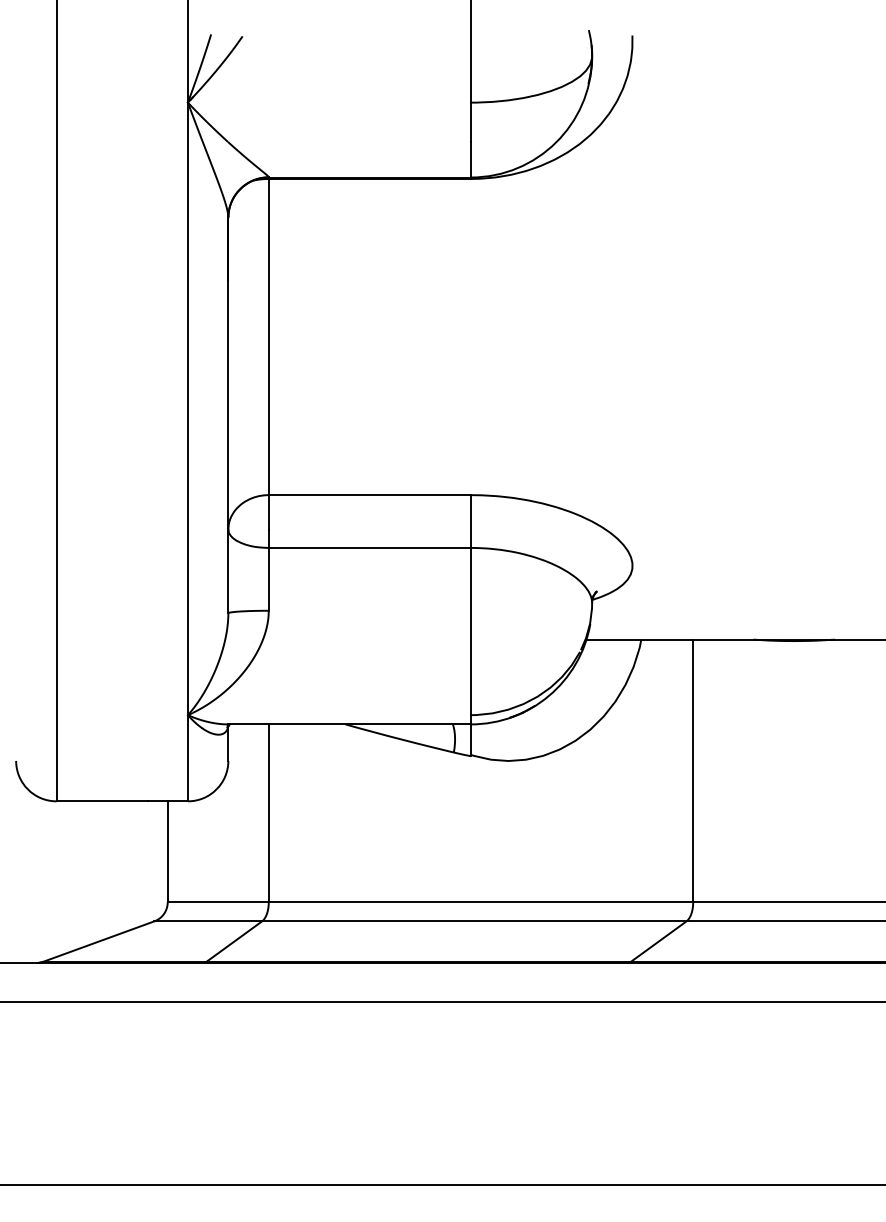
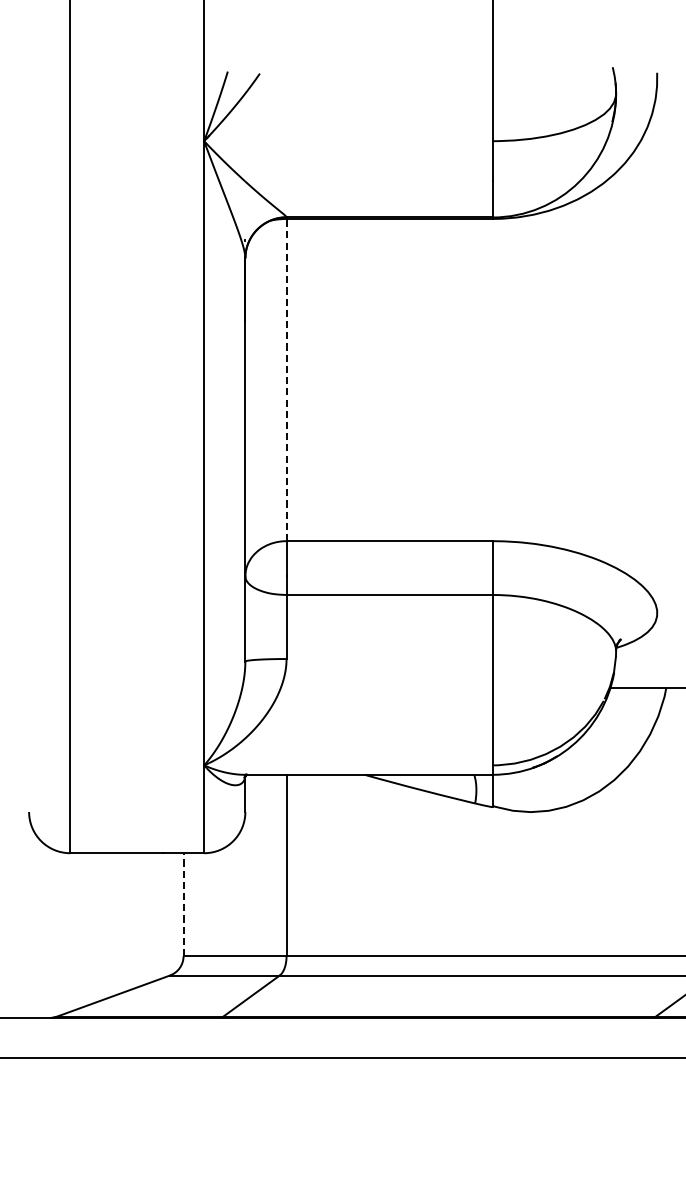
line: (268, 336) -> (286, 379), solid -> dashed
line: (167, 851) -> (183, 904), solid -> dashed

